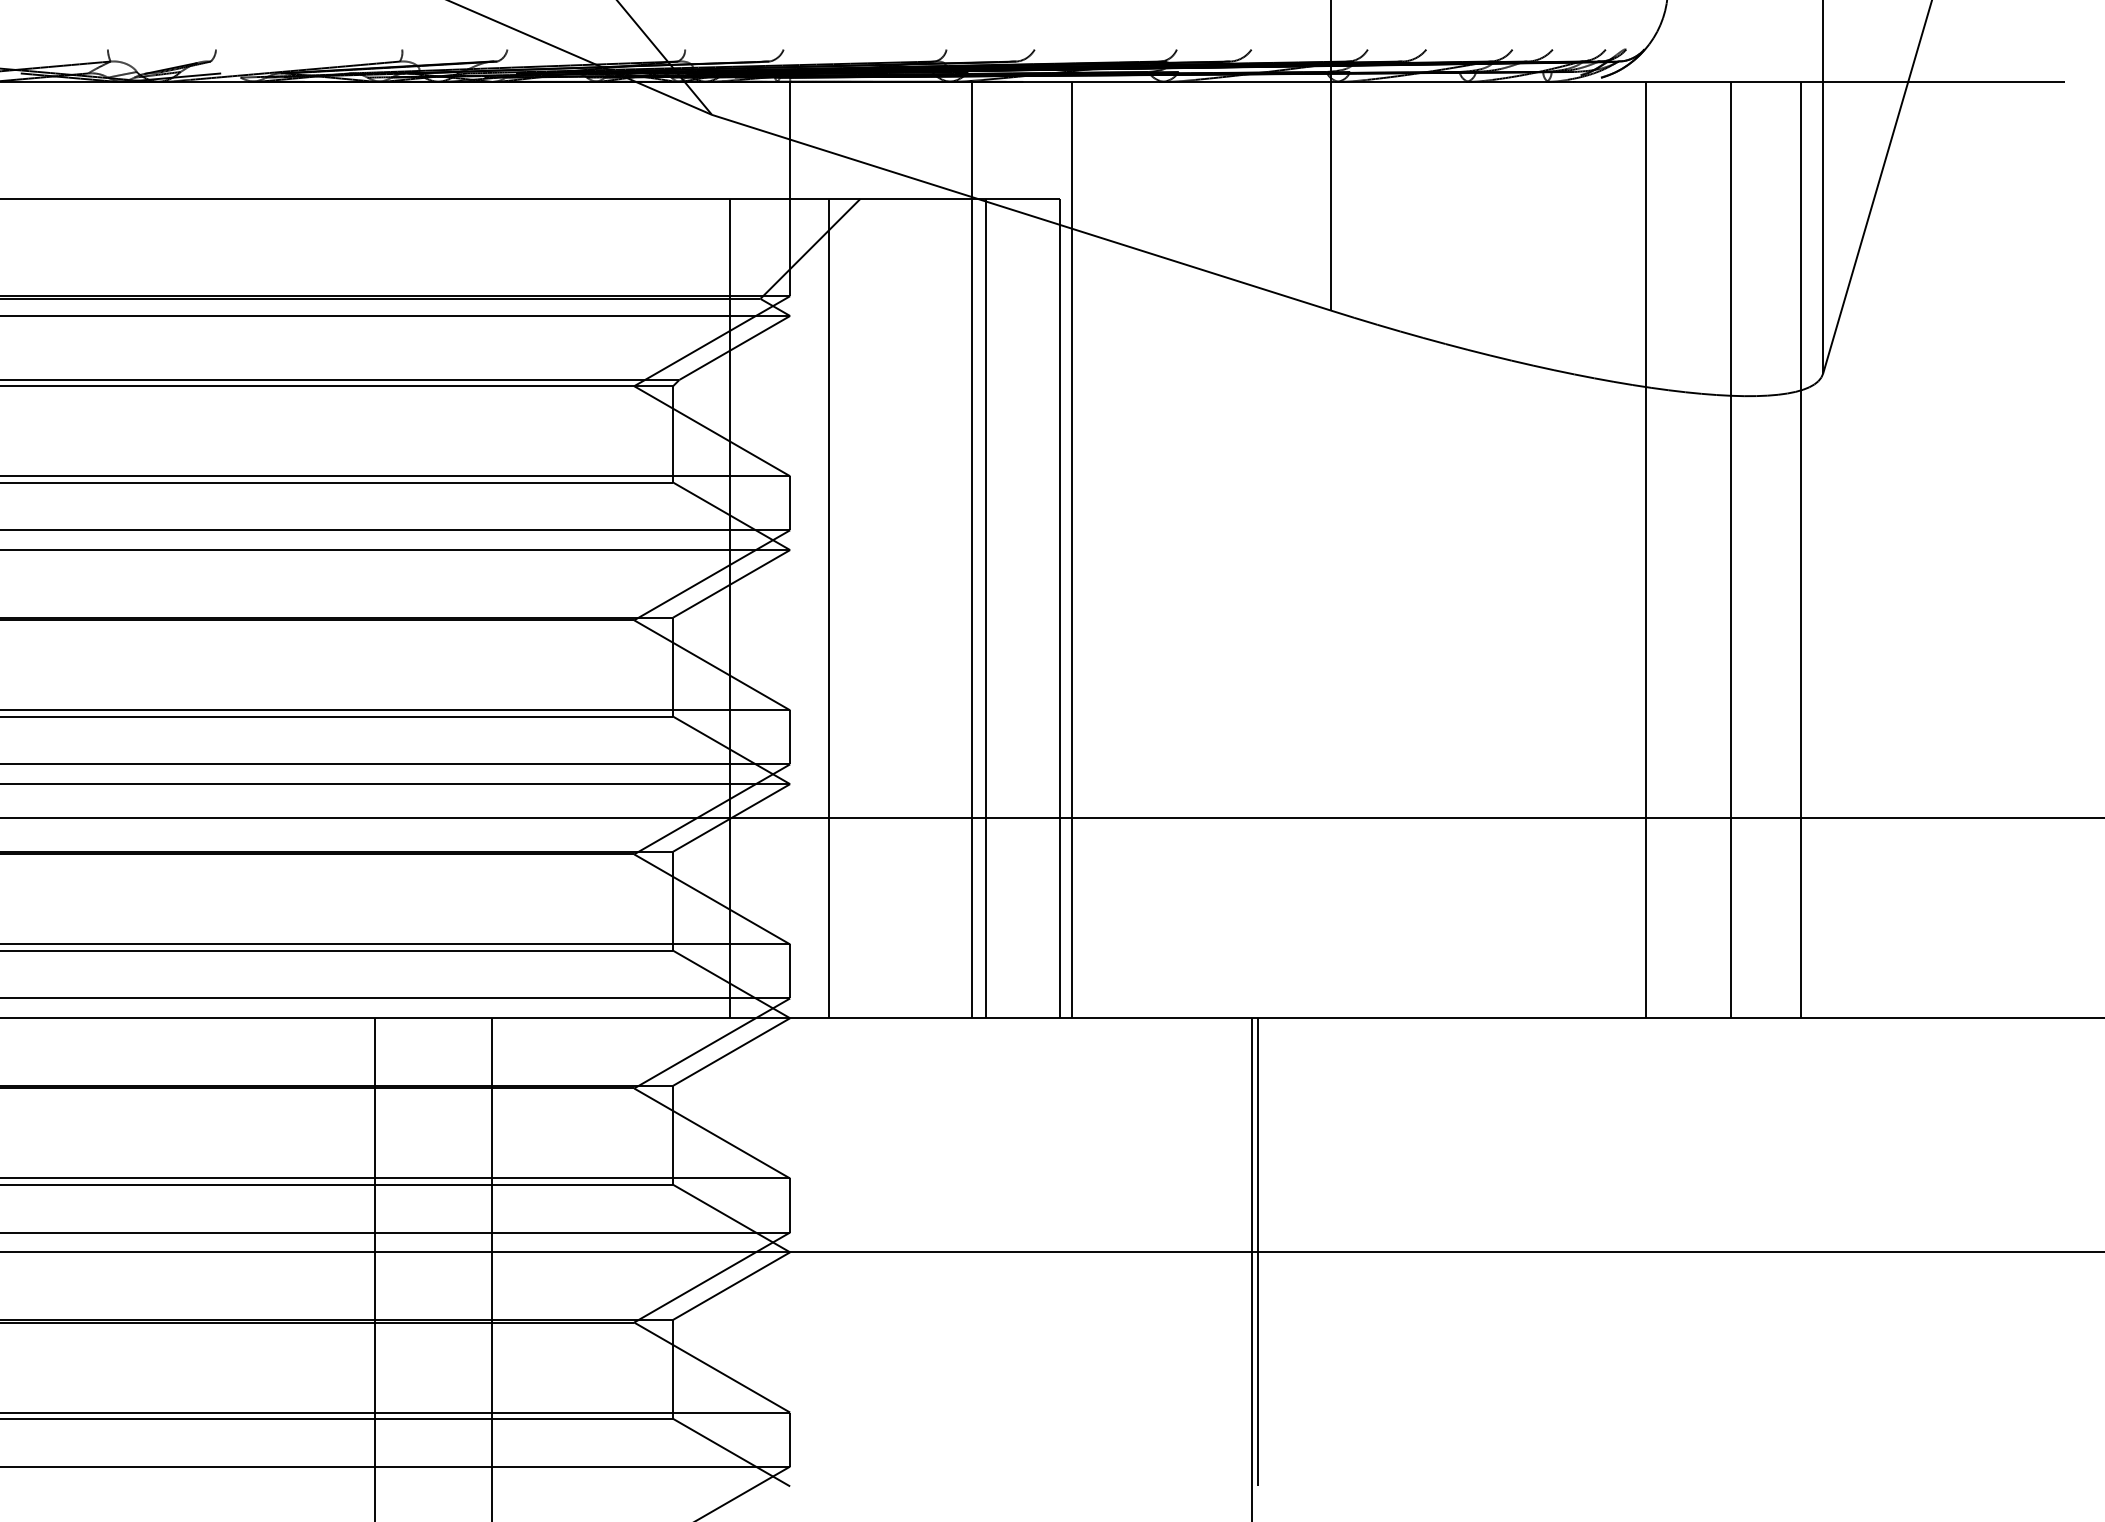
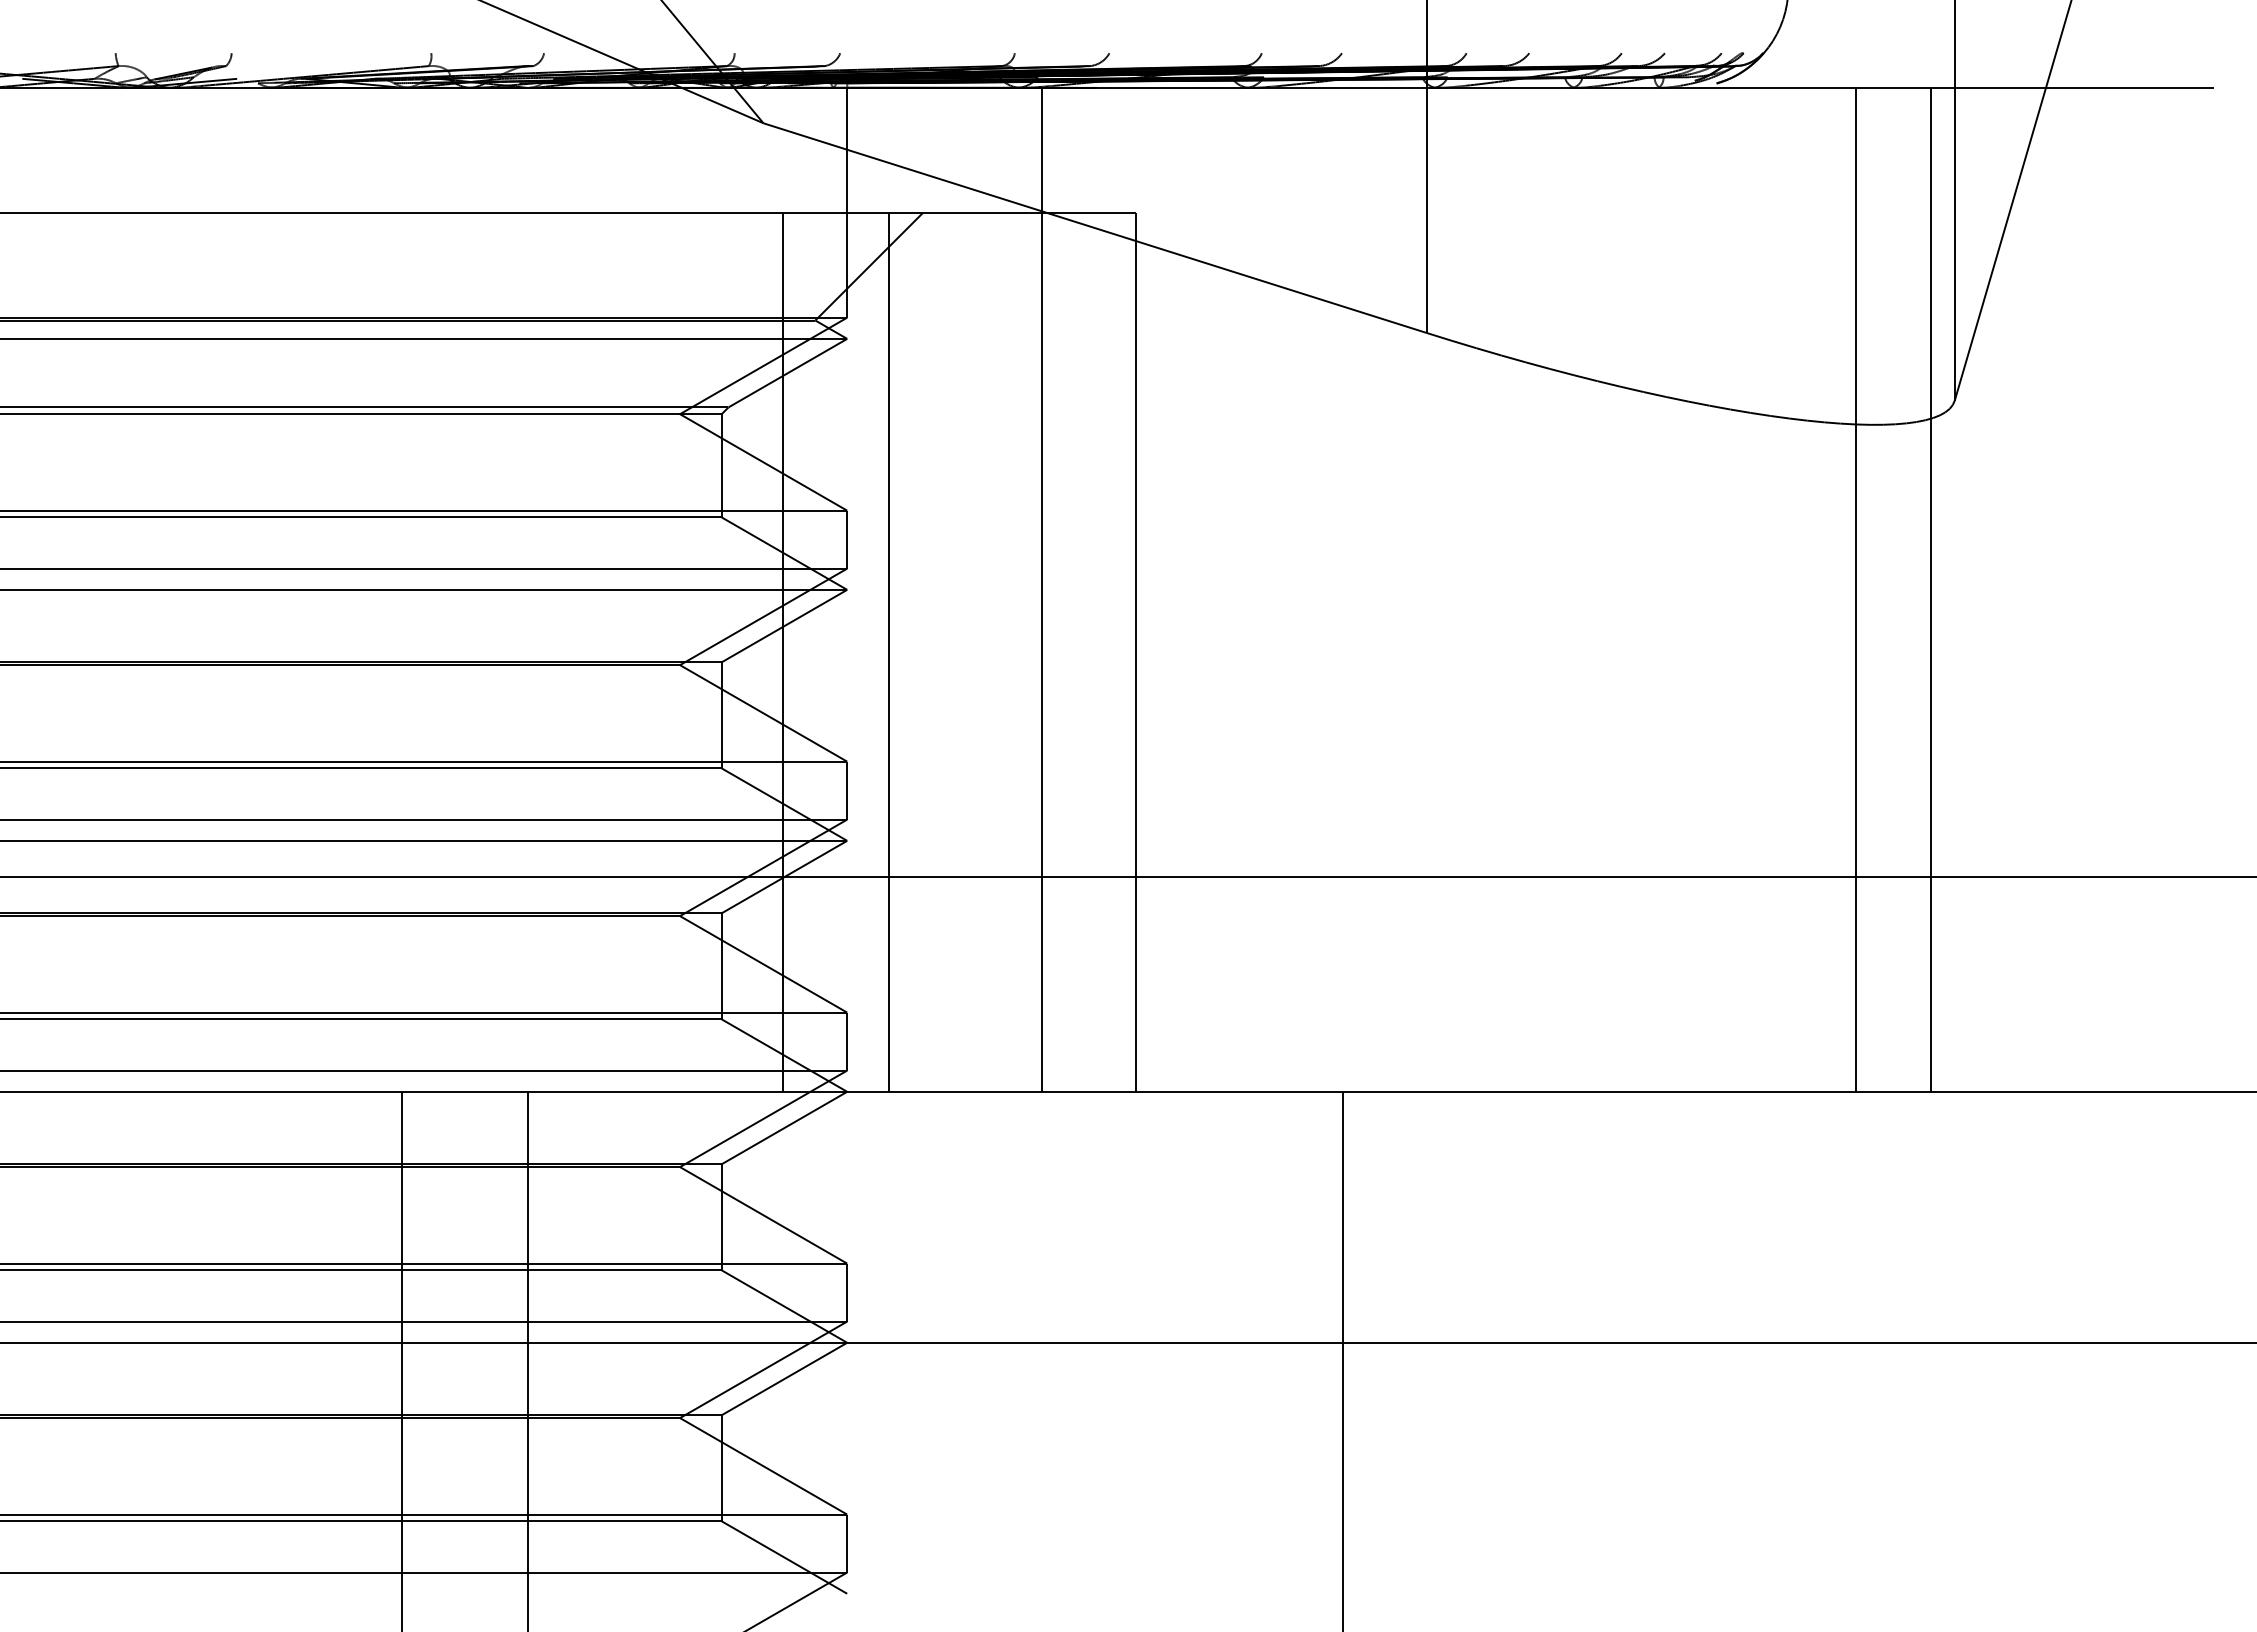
line: (1072, 549) -> (1149, 589), removed
line: (1645, 549) -> (1764, 589), removed
line: (986, 608) -> (1057, 652), removed
line: (1258, 1252) -> (1349, 1342), removed

